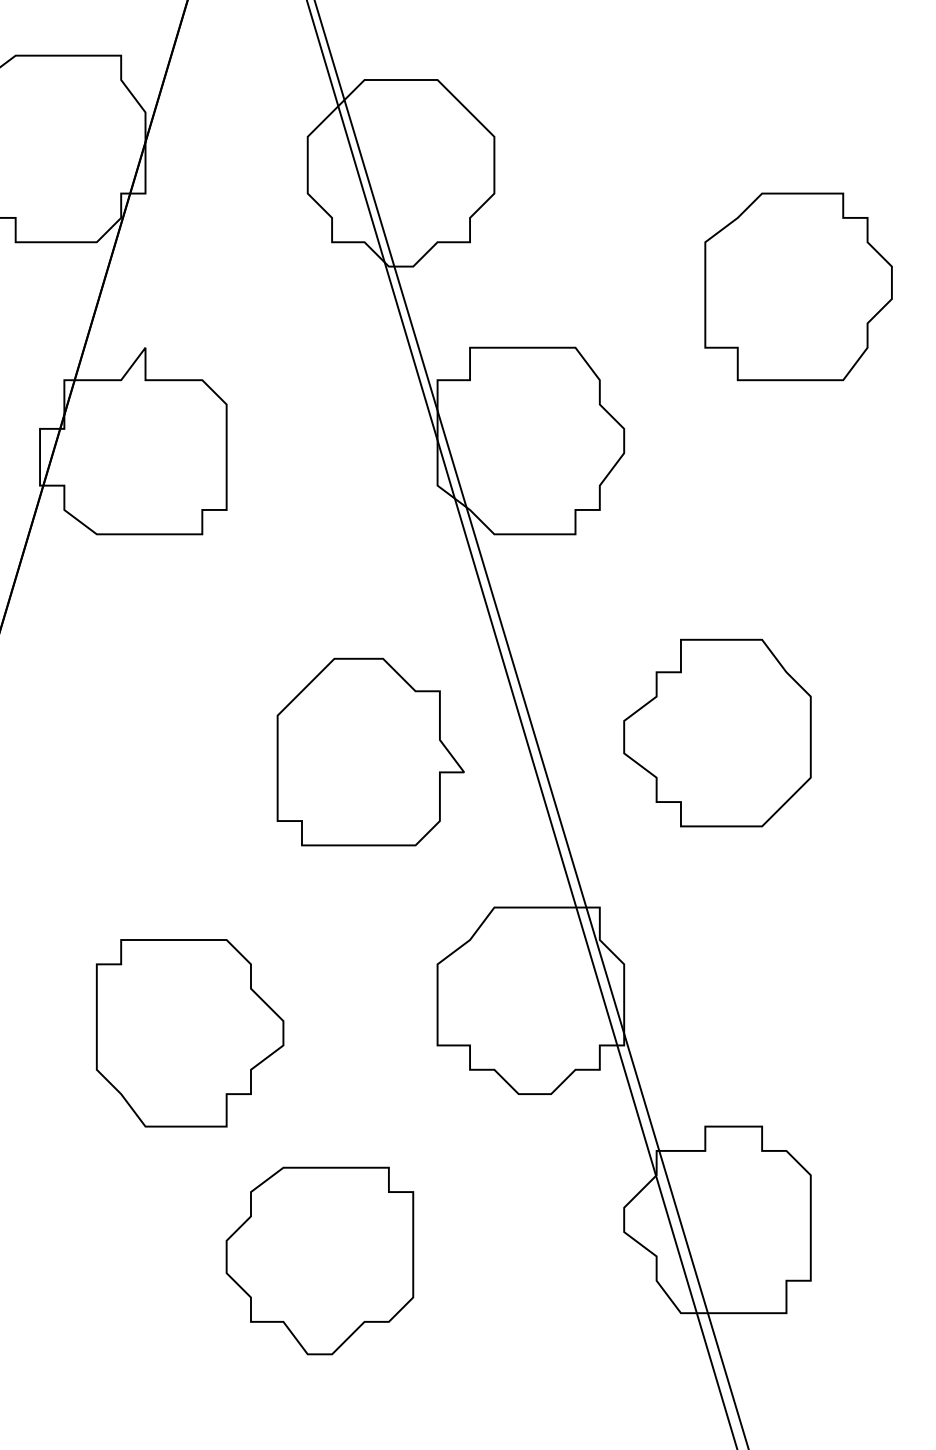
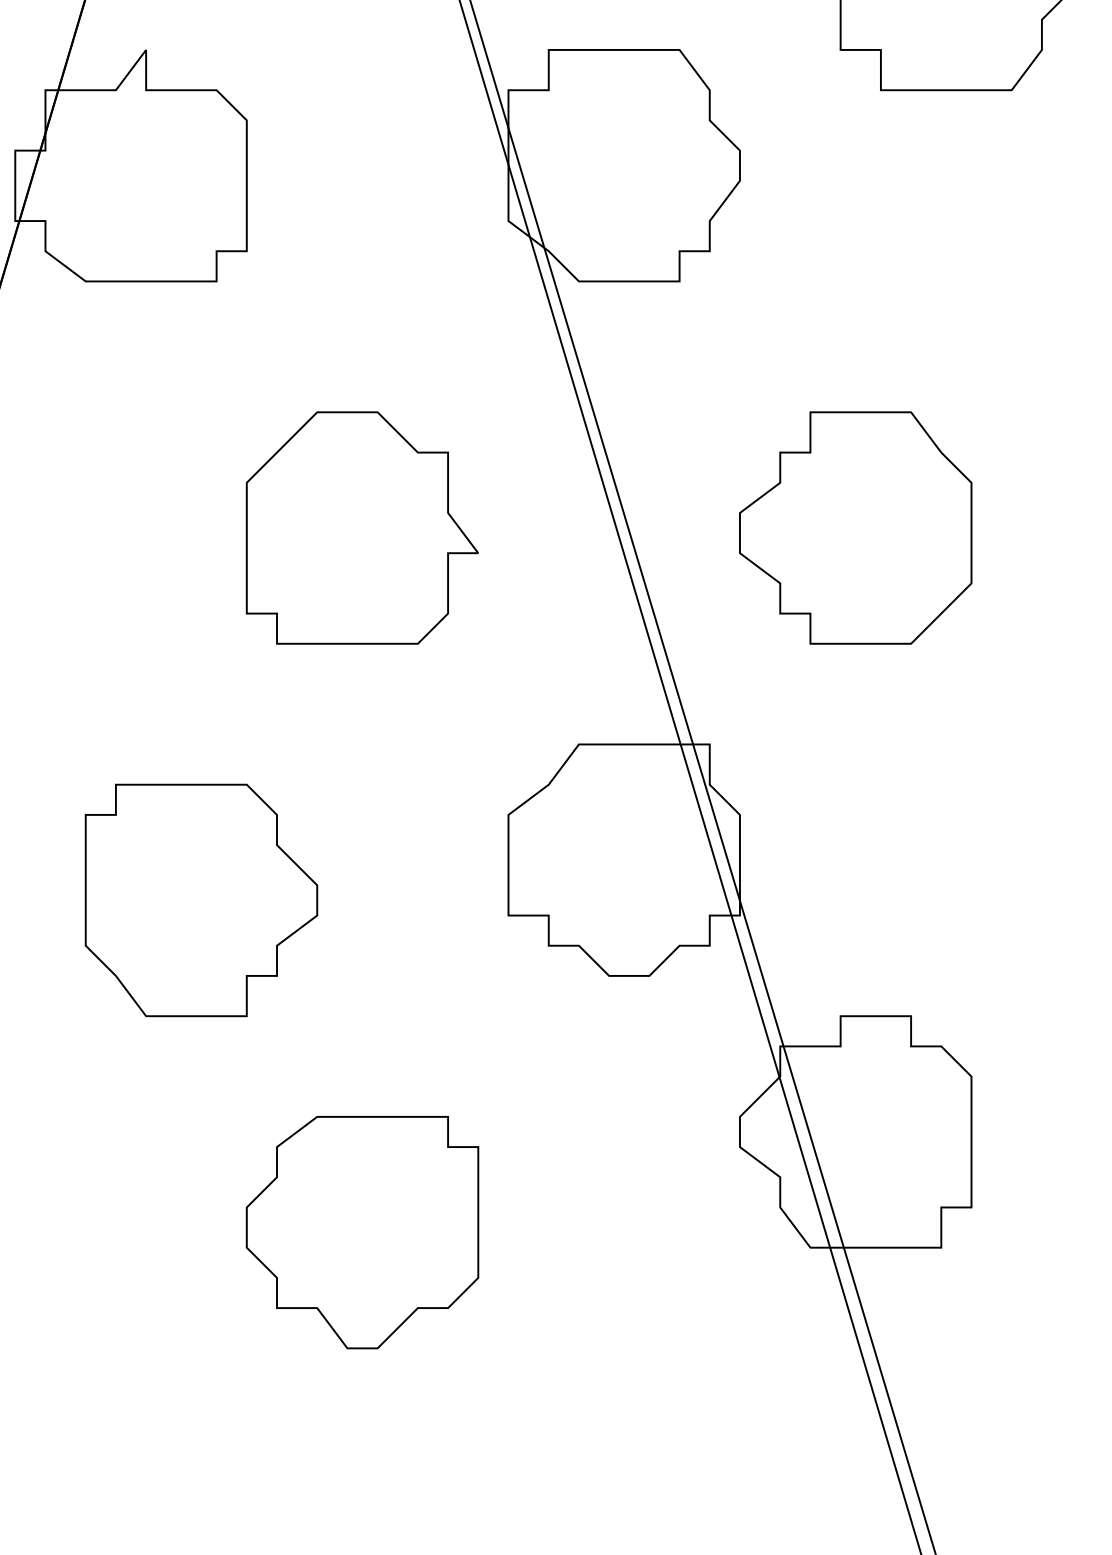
part: (370, 751) -> (361, 527), moved
part: (319, 1260) -> (361, 1231), moved

